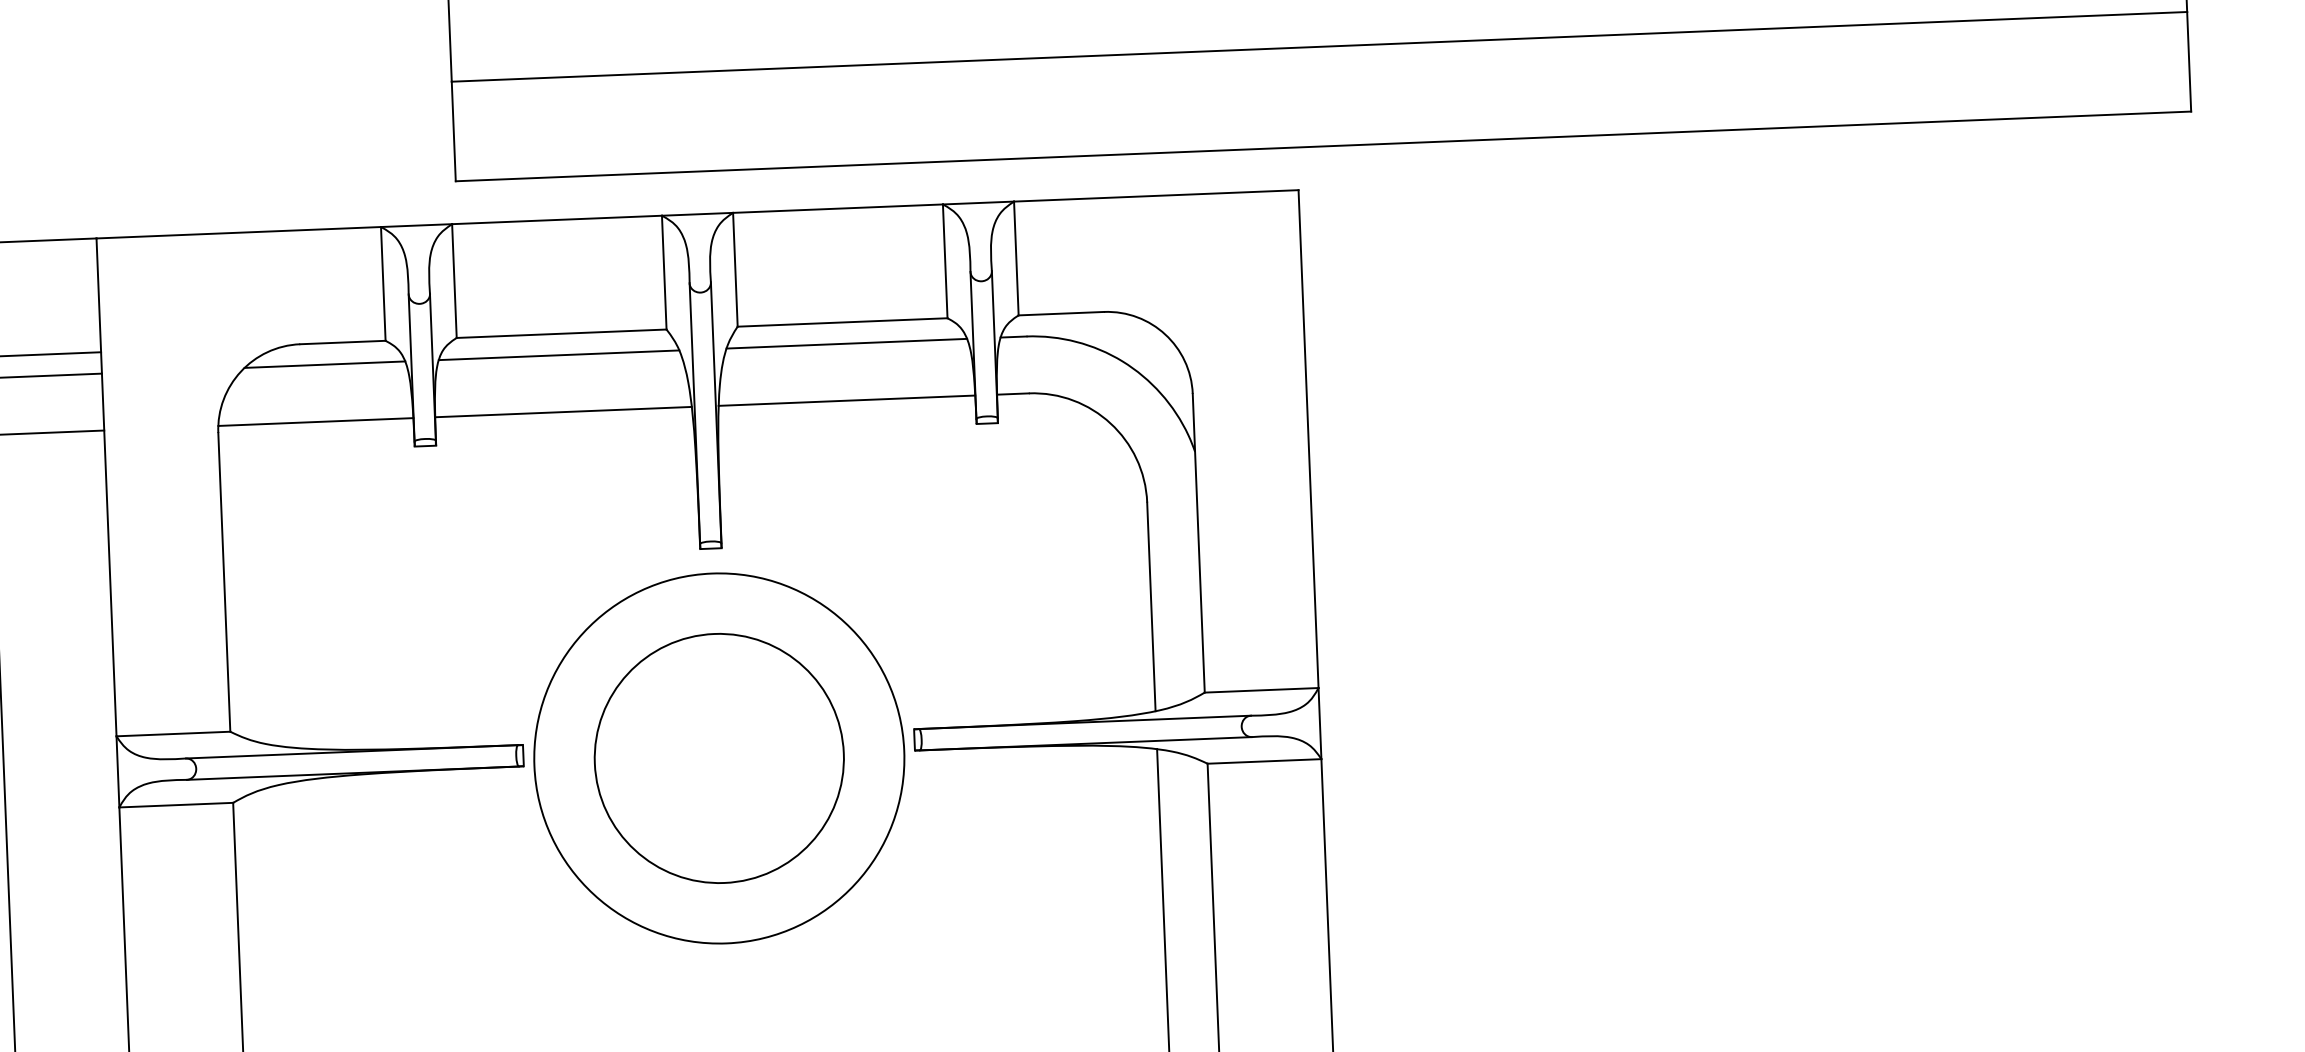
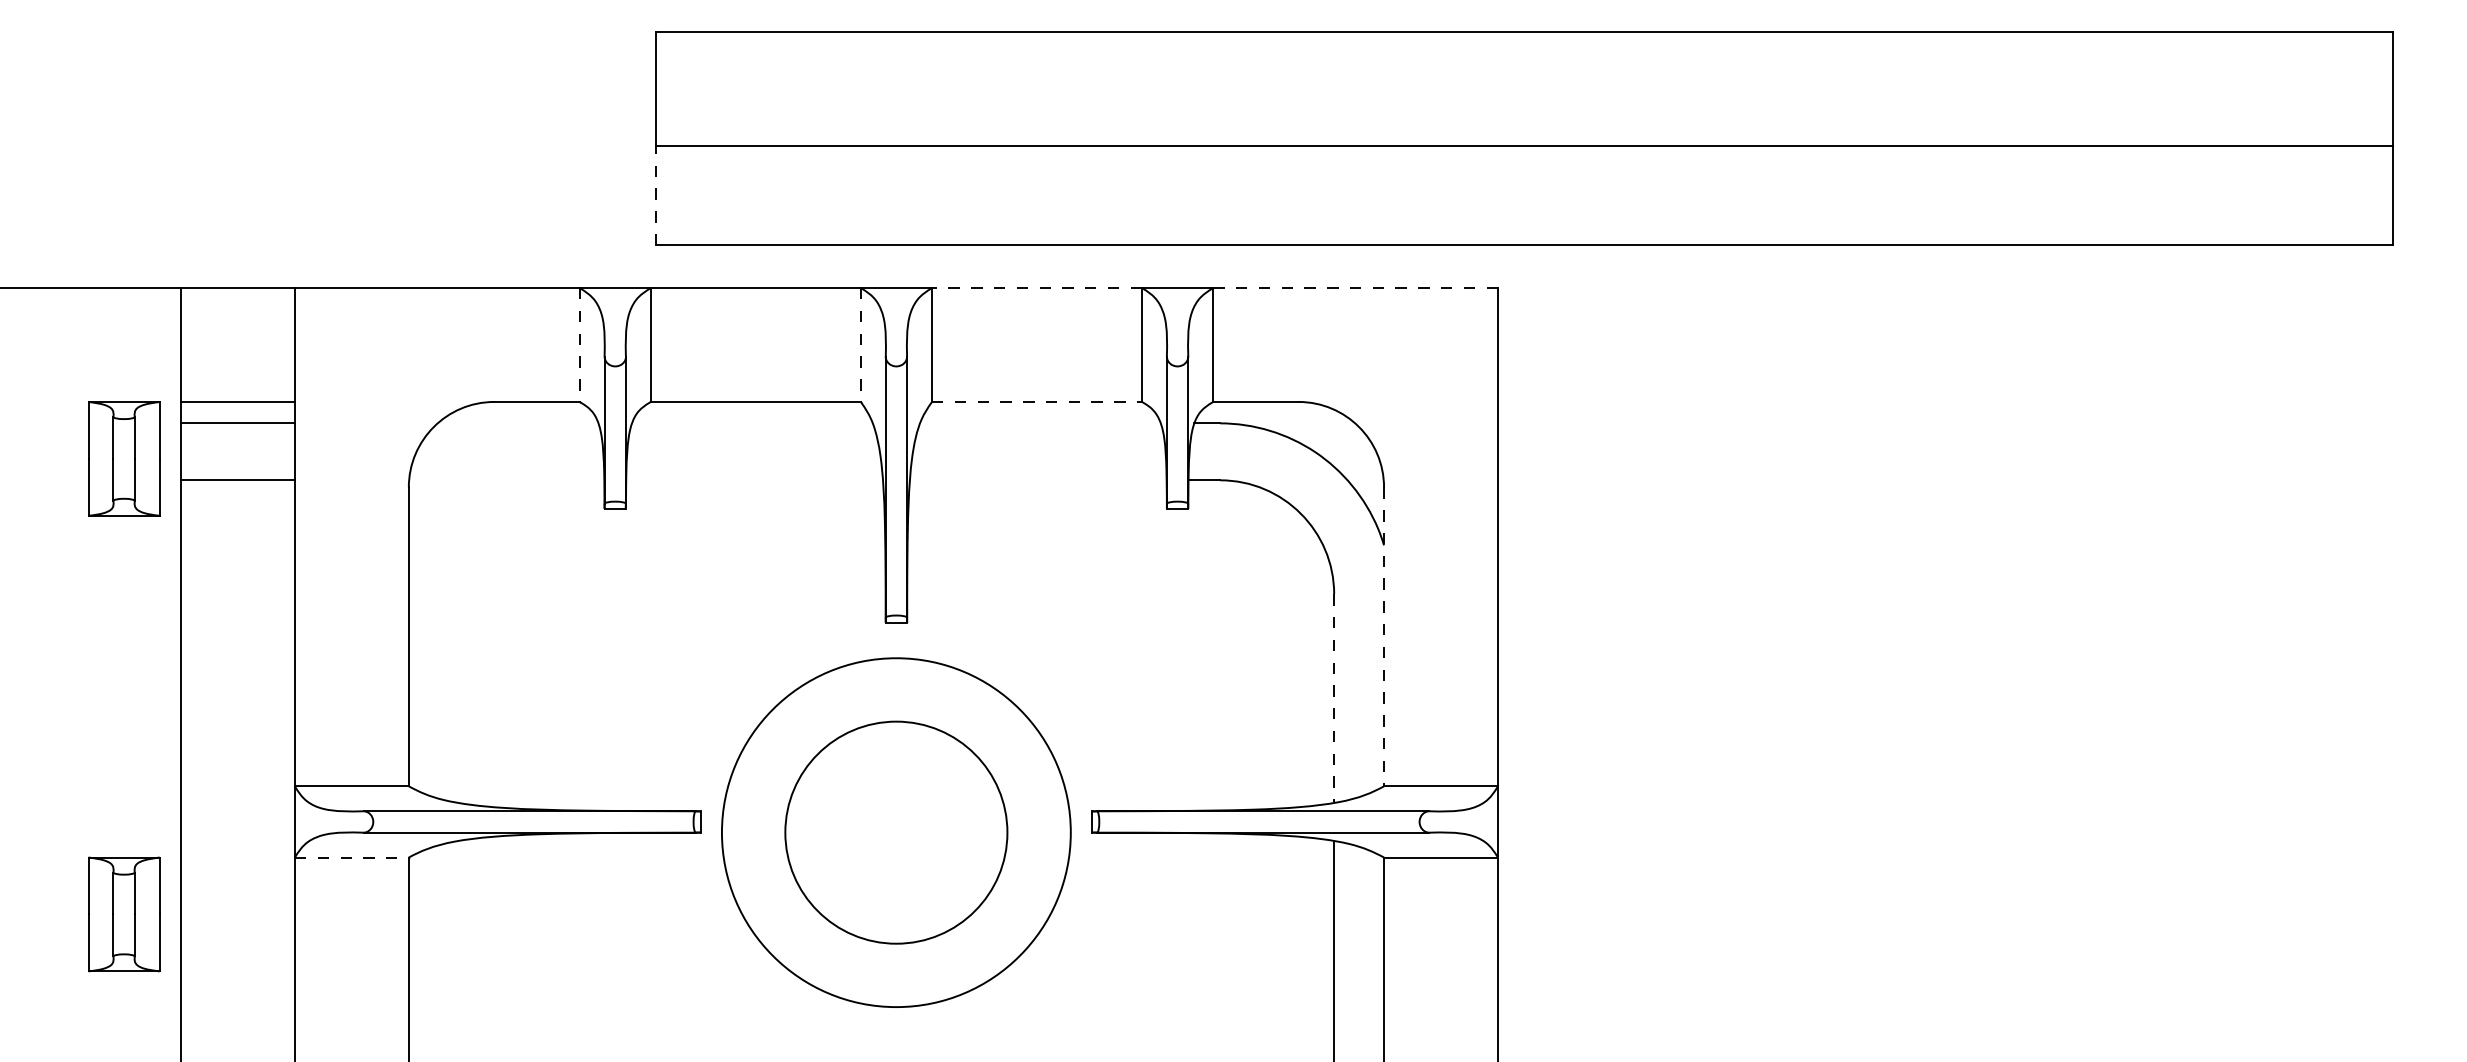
line: (454, 131) -> (656, 195), solid -> dashed
line: (1156, 196) -> (1355, 288), solid -> dashed
line: (837, 209) -> (1036, 288), solid -> dashed
line: (663, 273) -> (860, 345), solid -> dashed
line: (383, 284) -> (579, 345), solid -> dashed
line: (843, 321) -> (1037, 401), solid -> dashed
line: (846, 343) -> (1040, 423), removed
line: (559, 355) -> (752, 423), removed
line: (324, 364) -> (517, 423), removed
line: (846, 400) -> (1037, 480), removed
line: (563, 412) -> (754, 480), removed
line: (315, 422) -> (506, 480), removed
line: (1199, 543) -> (1384, 637), solid -> dashed
line: (1151, 607) -> (1334, 699), solid -> dashed
circle: (718, 758) -> (895, 832), size x1.4
circle: (719, 758) -> (896, 832), size x0.6
line: (175, 805) -> (351, 857), solid -> dashed

